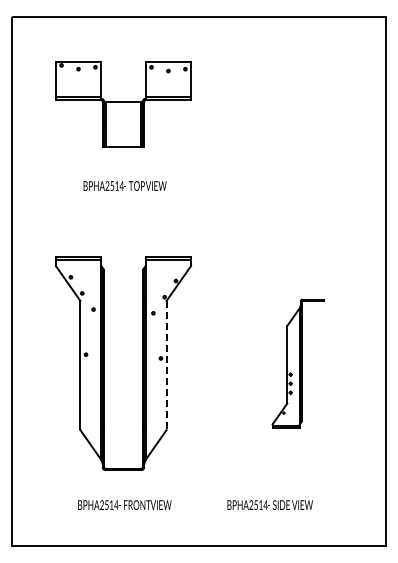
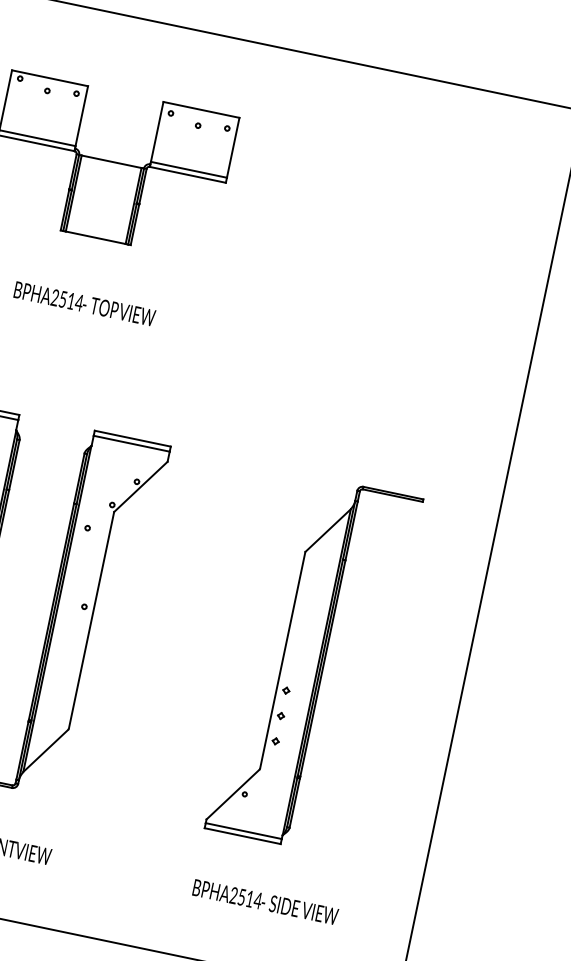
part: (297, 363) -> (312, 663), size x1.67
line: (166, 365) -> (91, 620), dashed -> solid
text: (269, 504) -> (264, 900), moved

